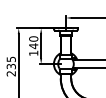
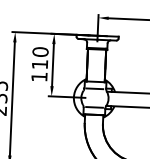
text: (33, 46) -> (39, 65), 140 -> 110

